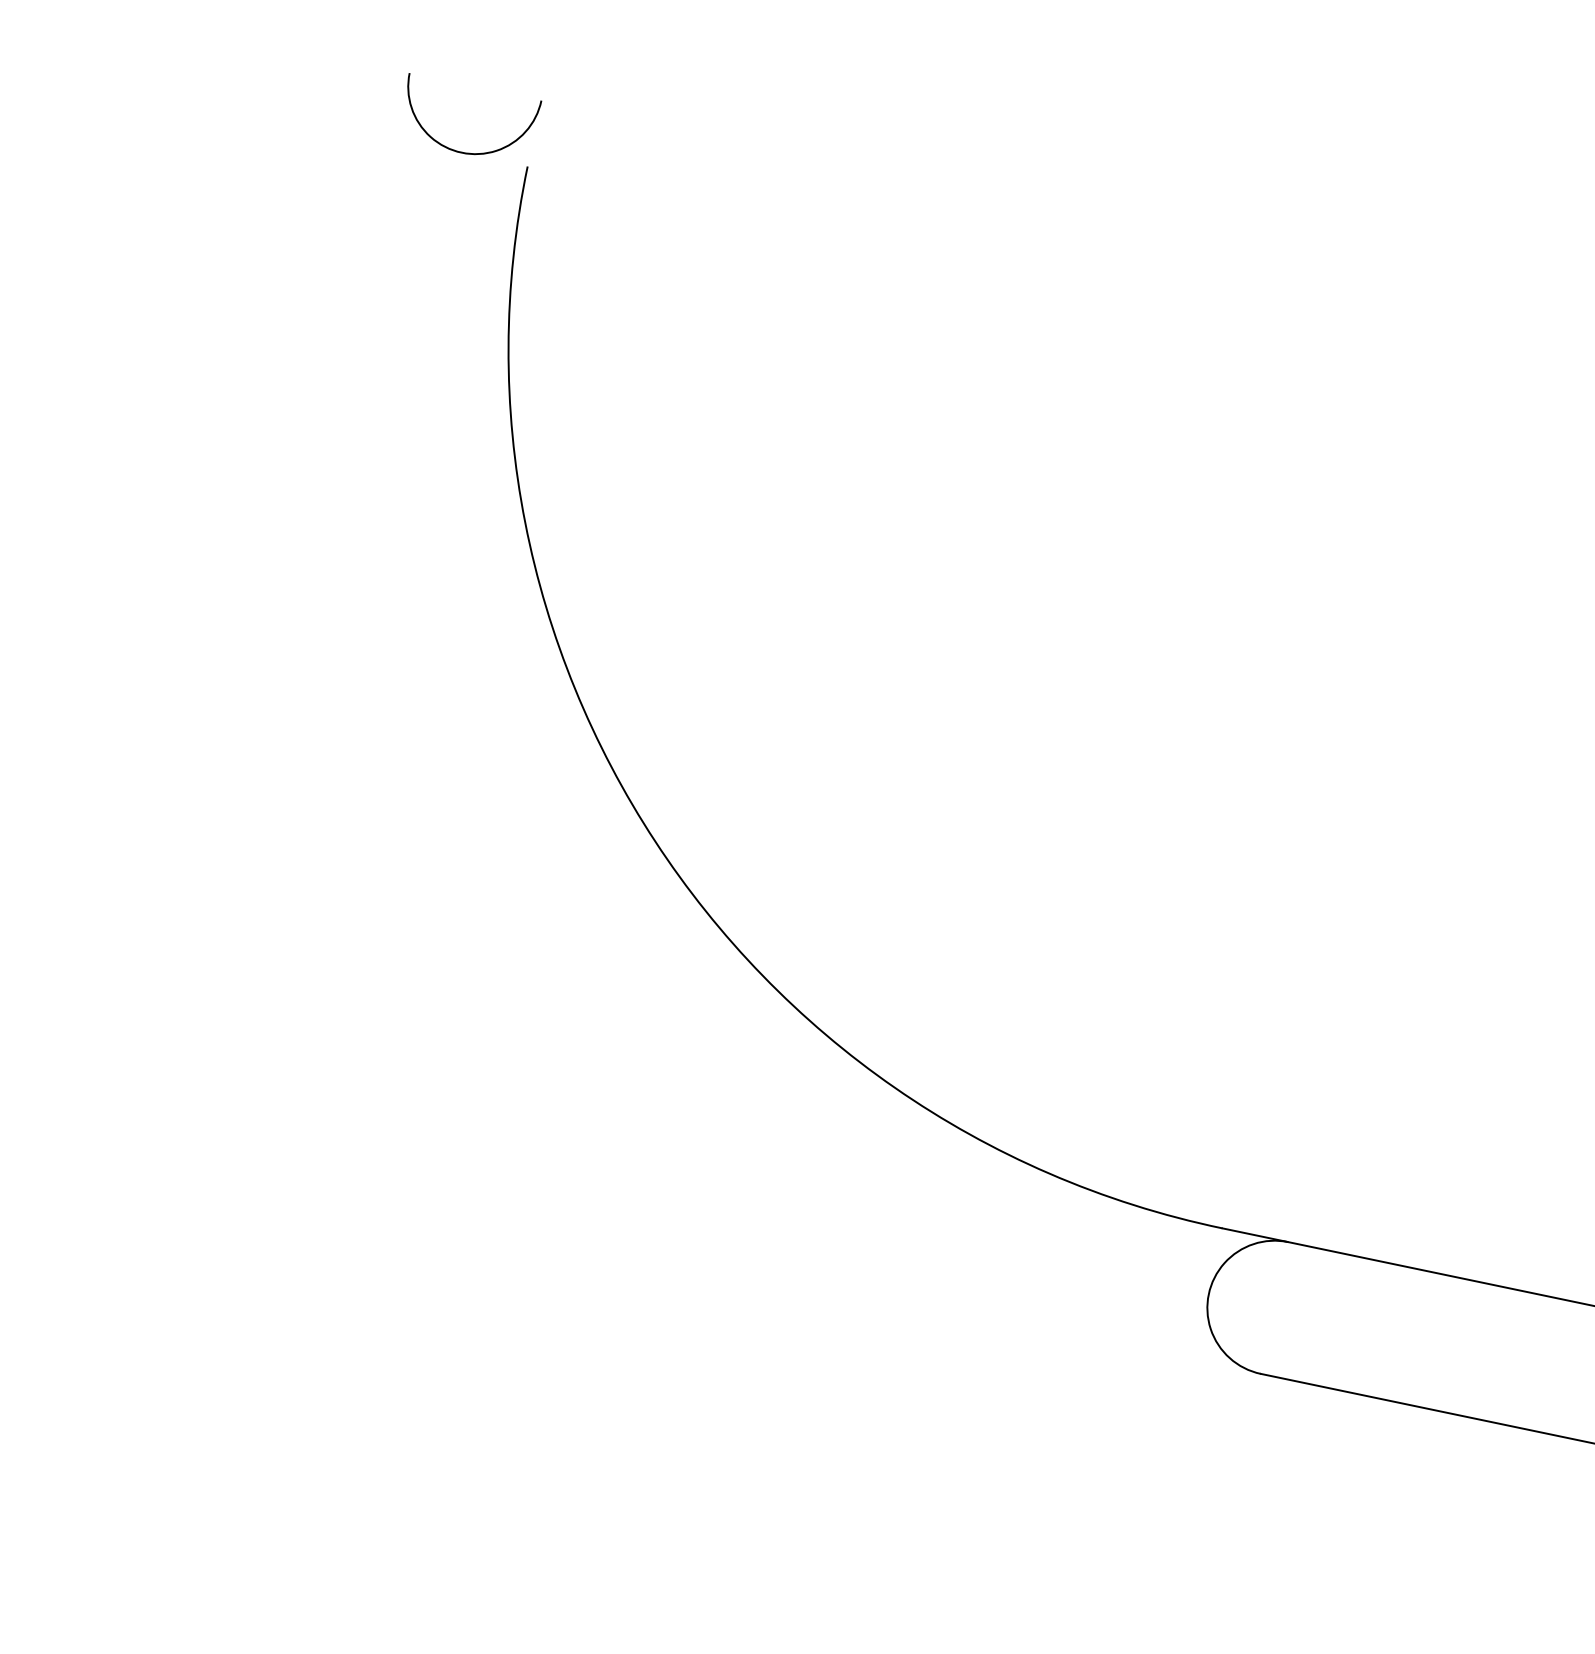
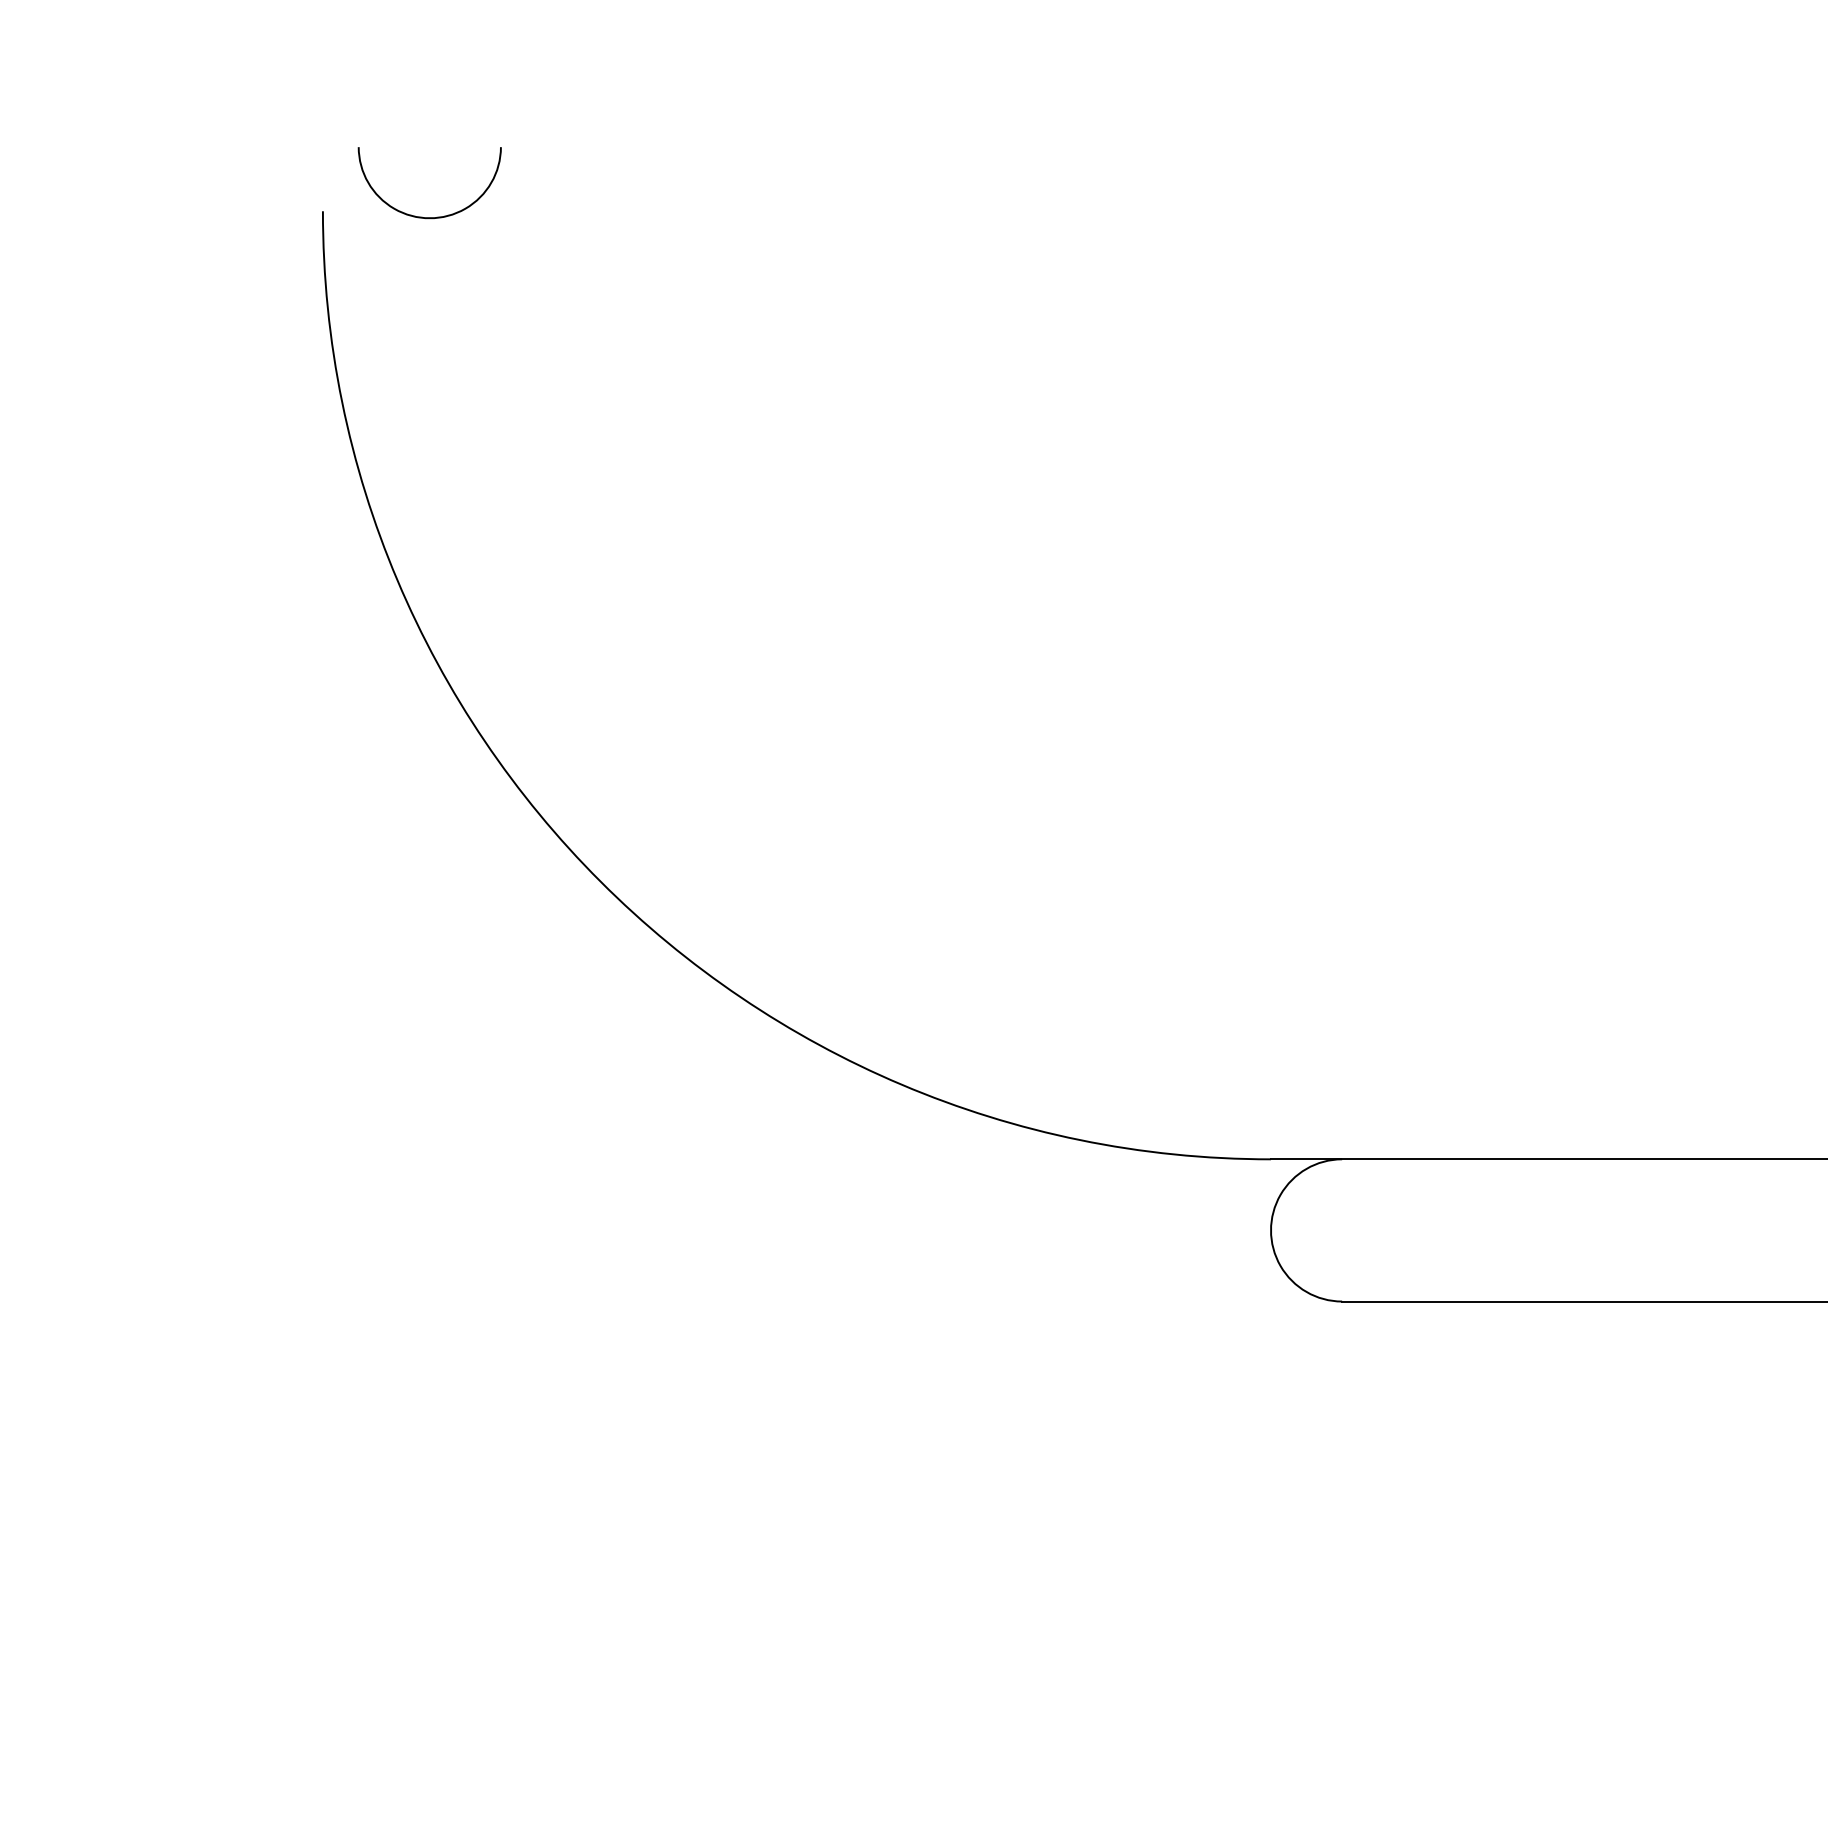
arc: (455, 149) -> (422, 216), moved

